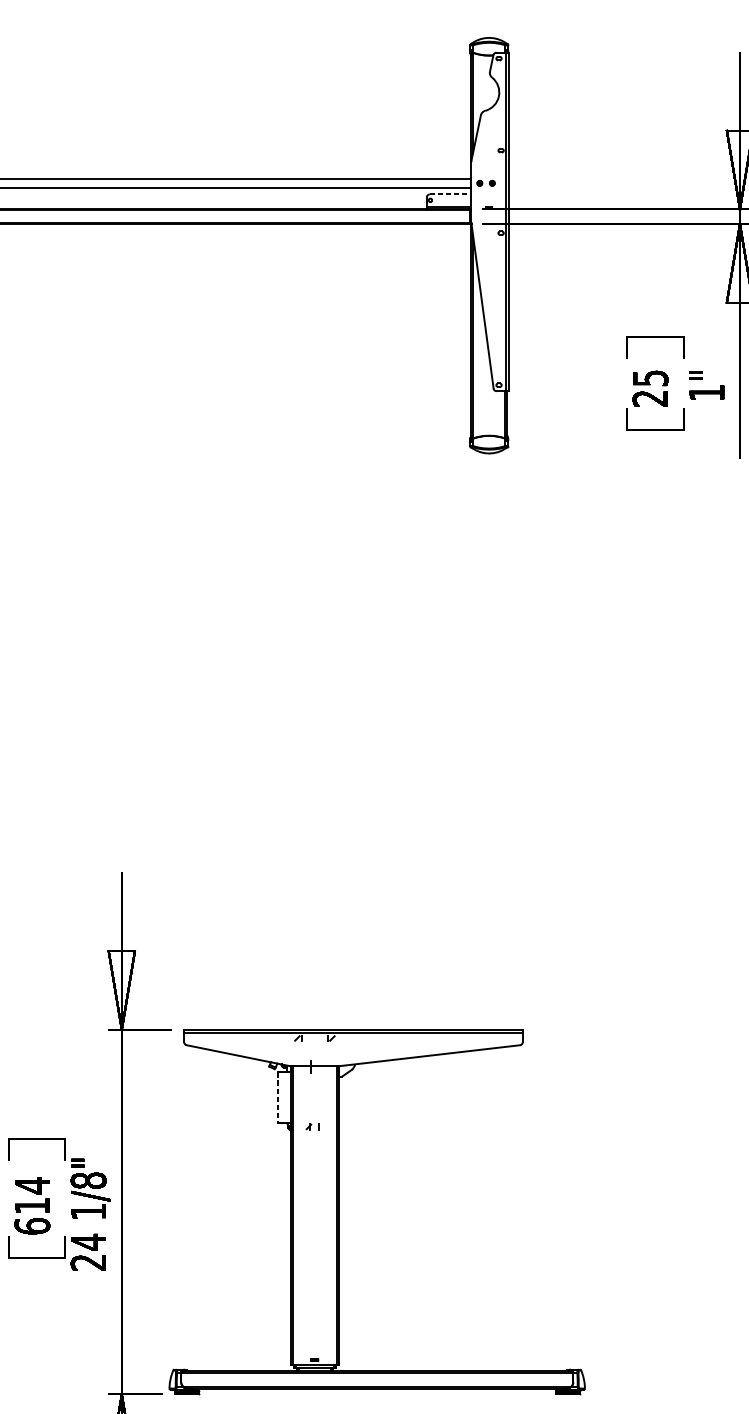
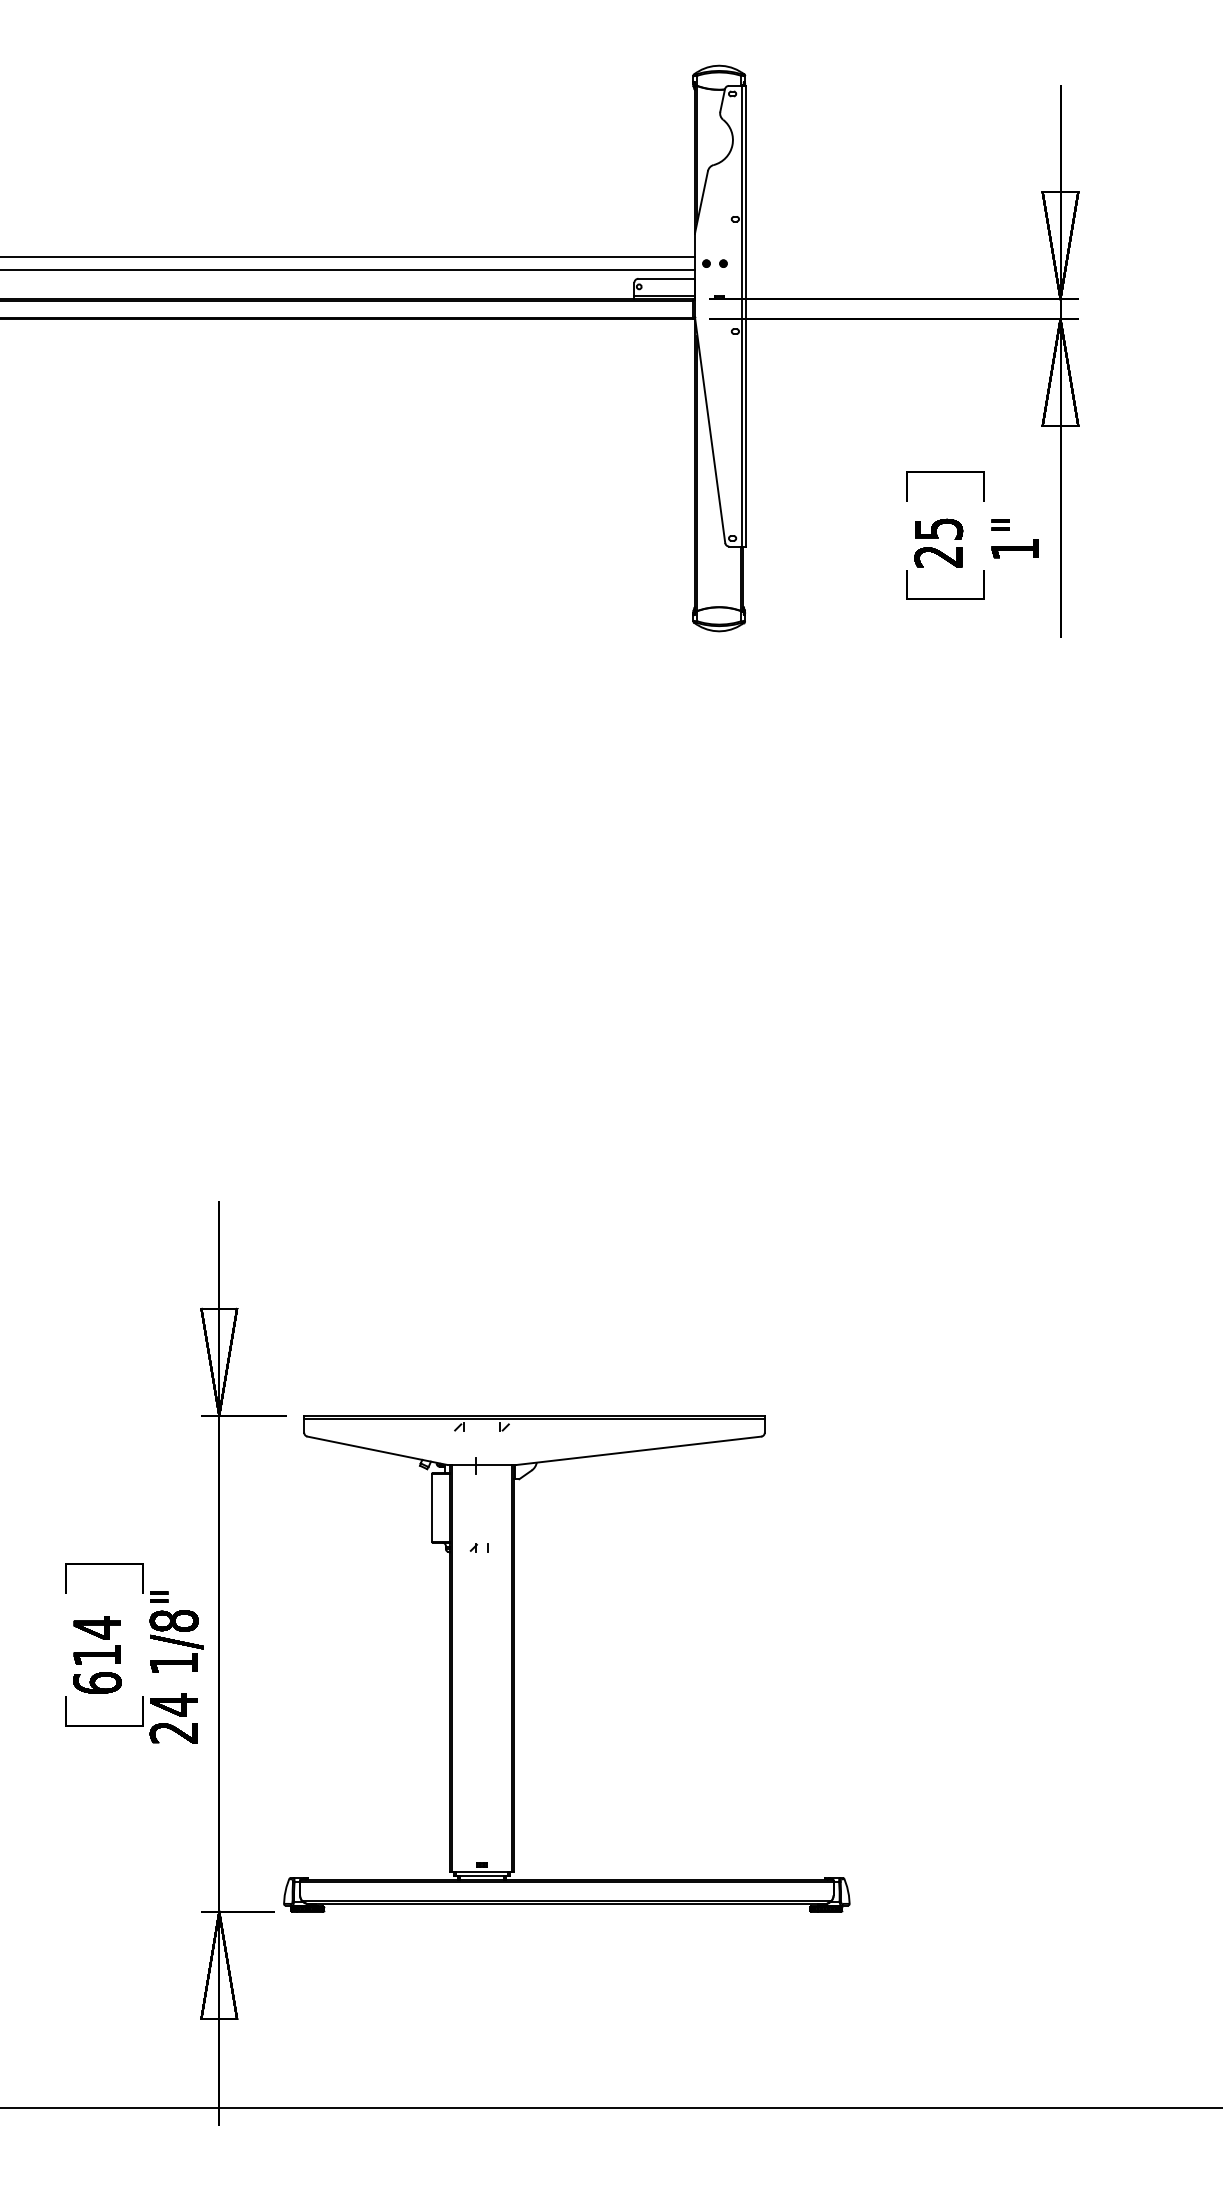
line: (450, 194) -> (666, 278), dashed -> solid
line: (278, 1098) -> (432, 1508), dashed -> solid

